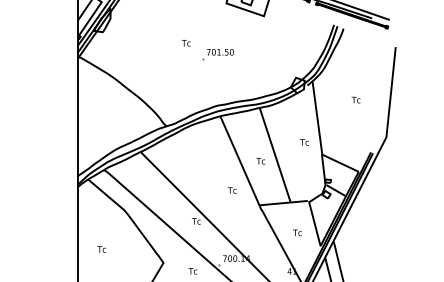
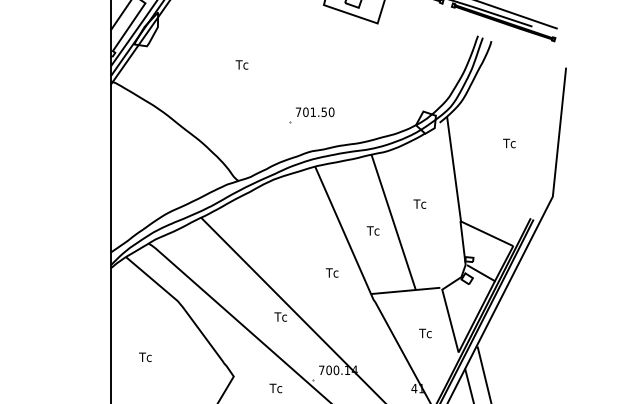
text: (185, 43) -> (240, 65), moved
part: (217, 54) -> (311, 115), moved
text: (304, 142) -> (419, 204), moved

